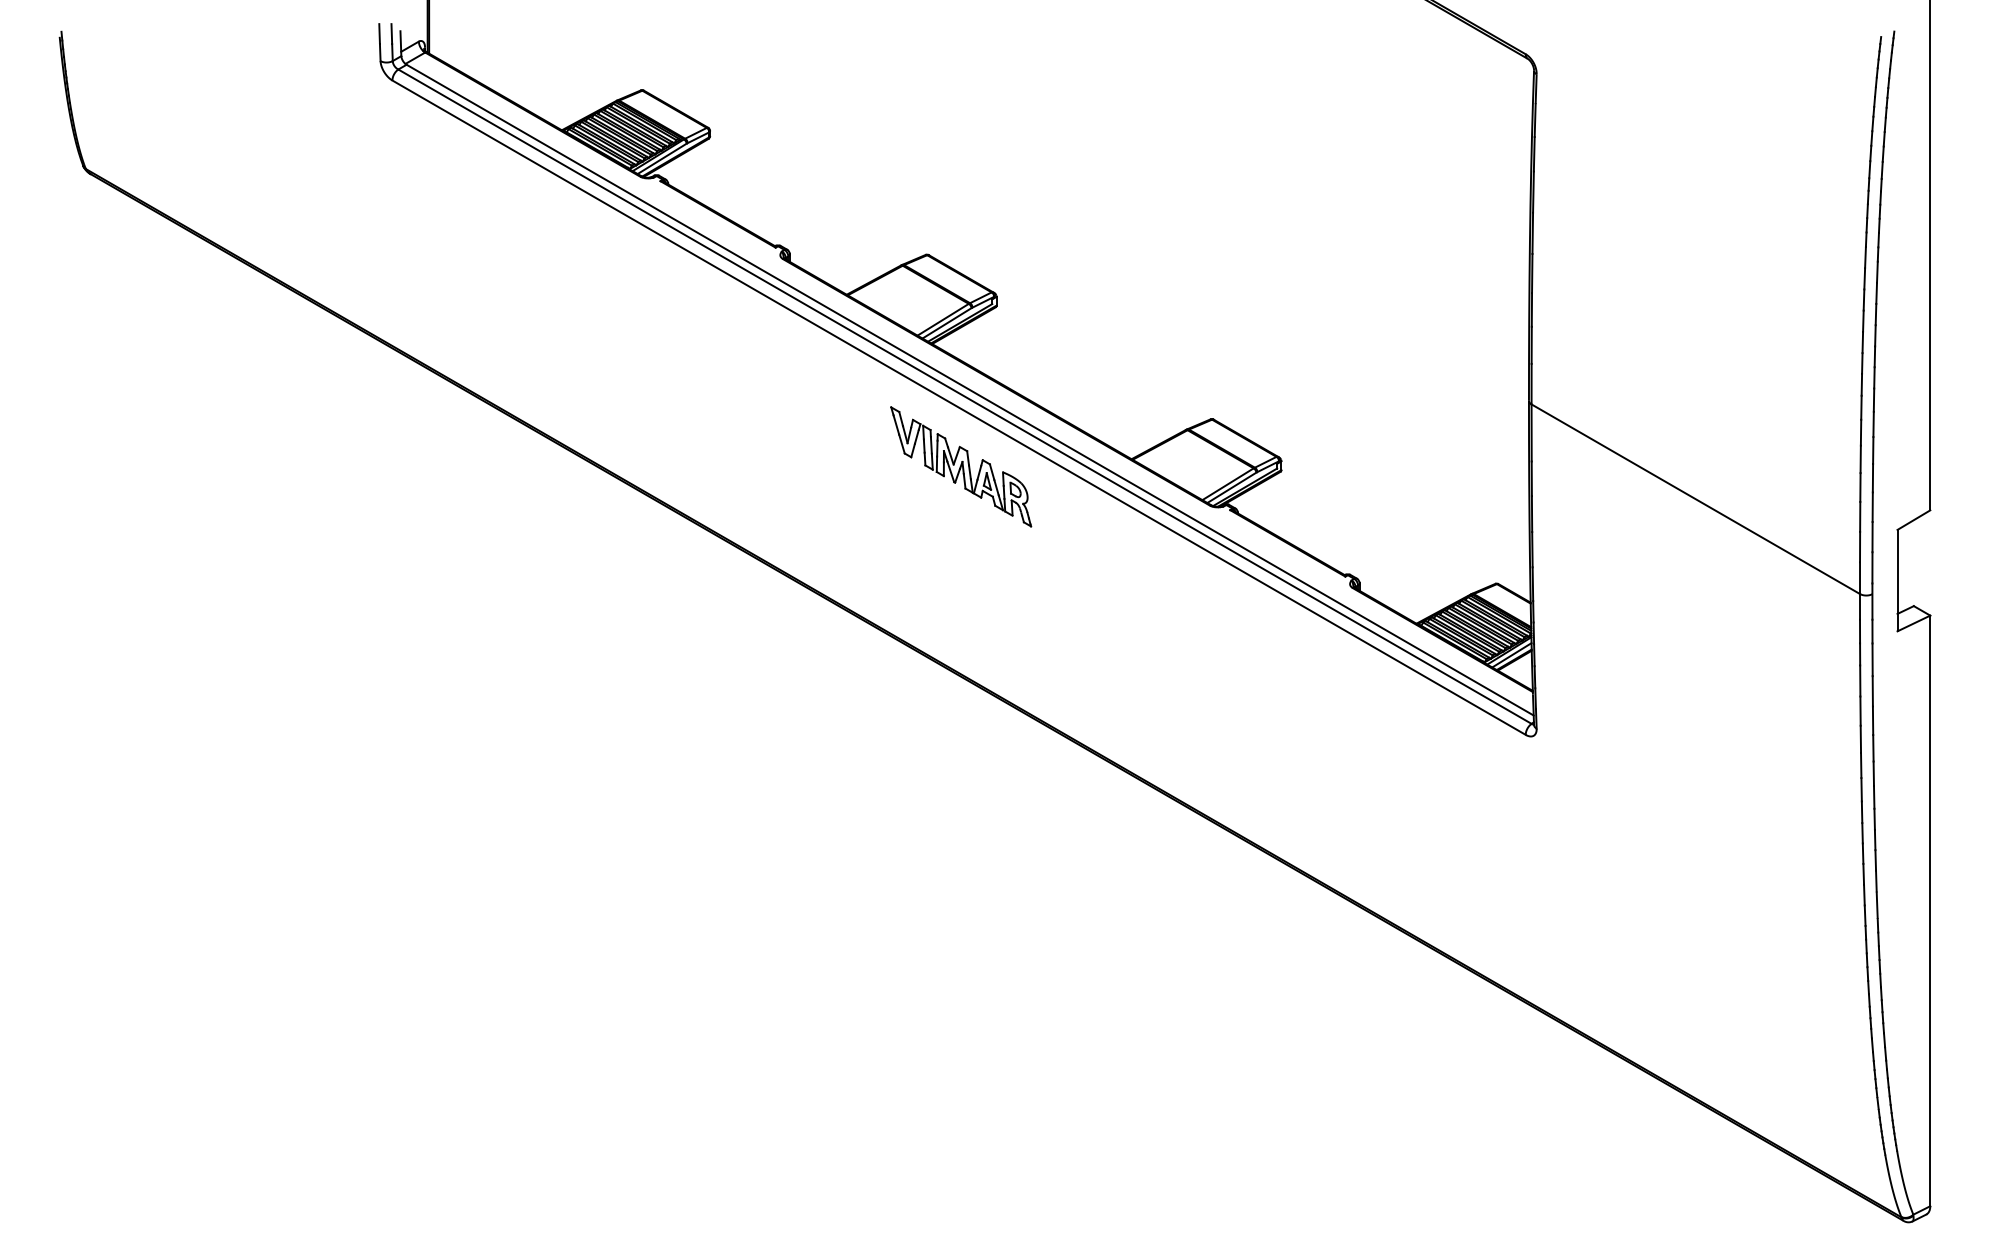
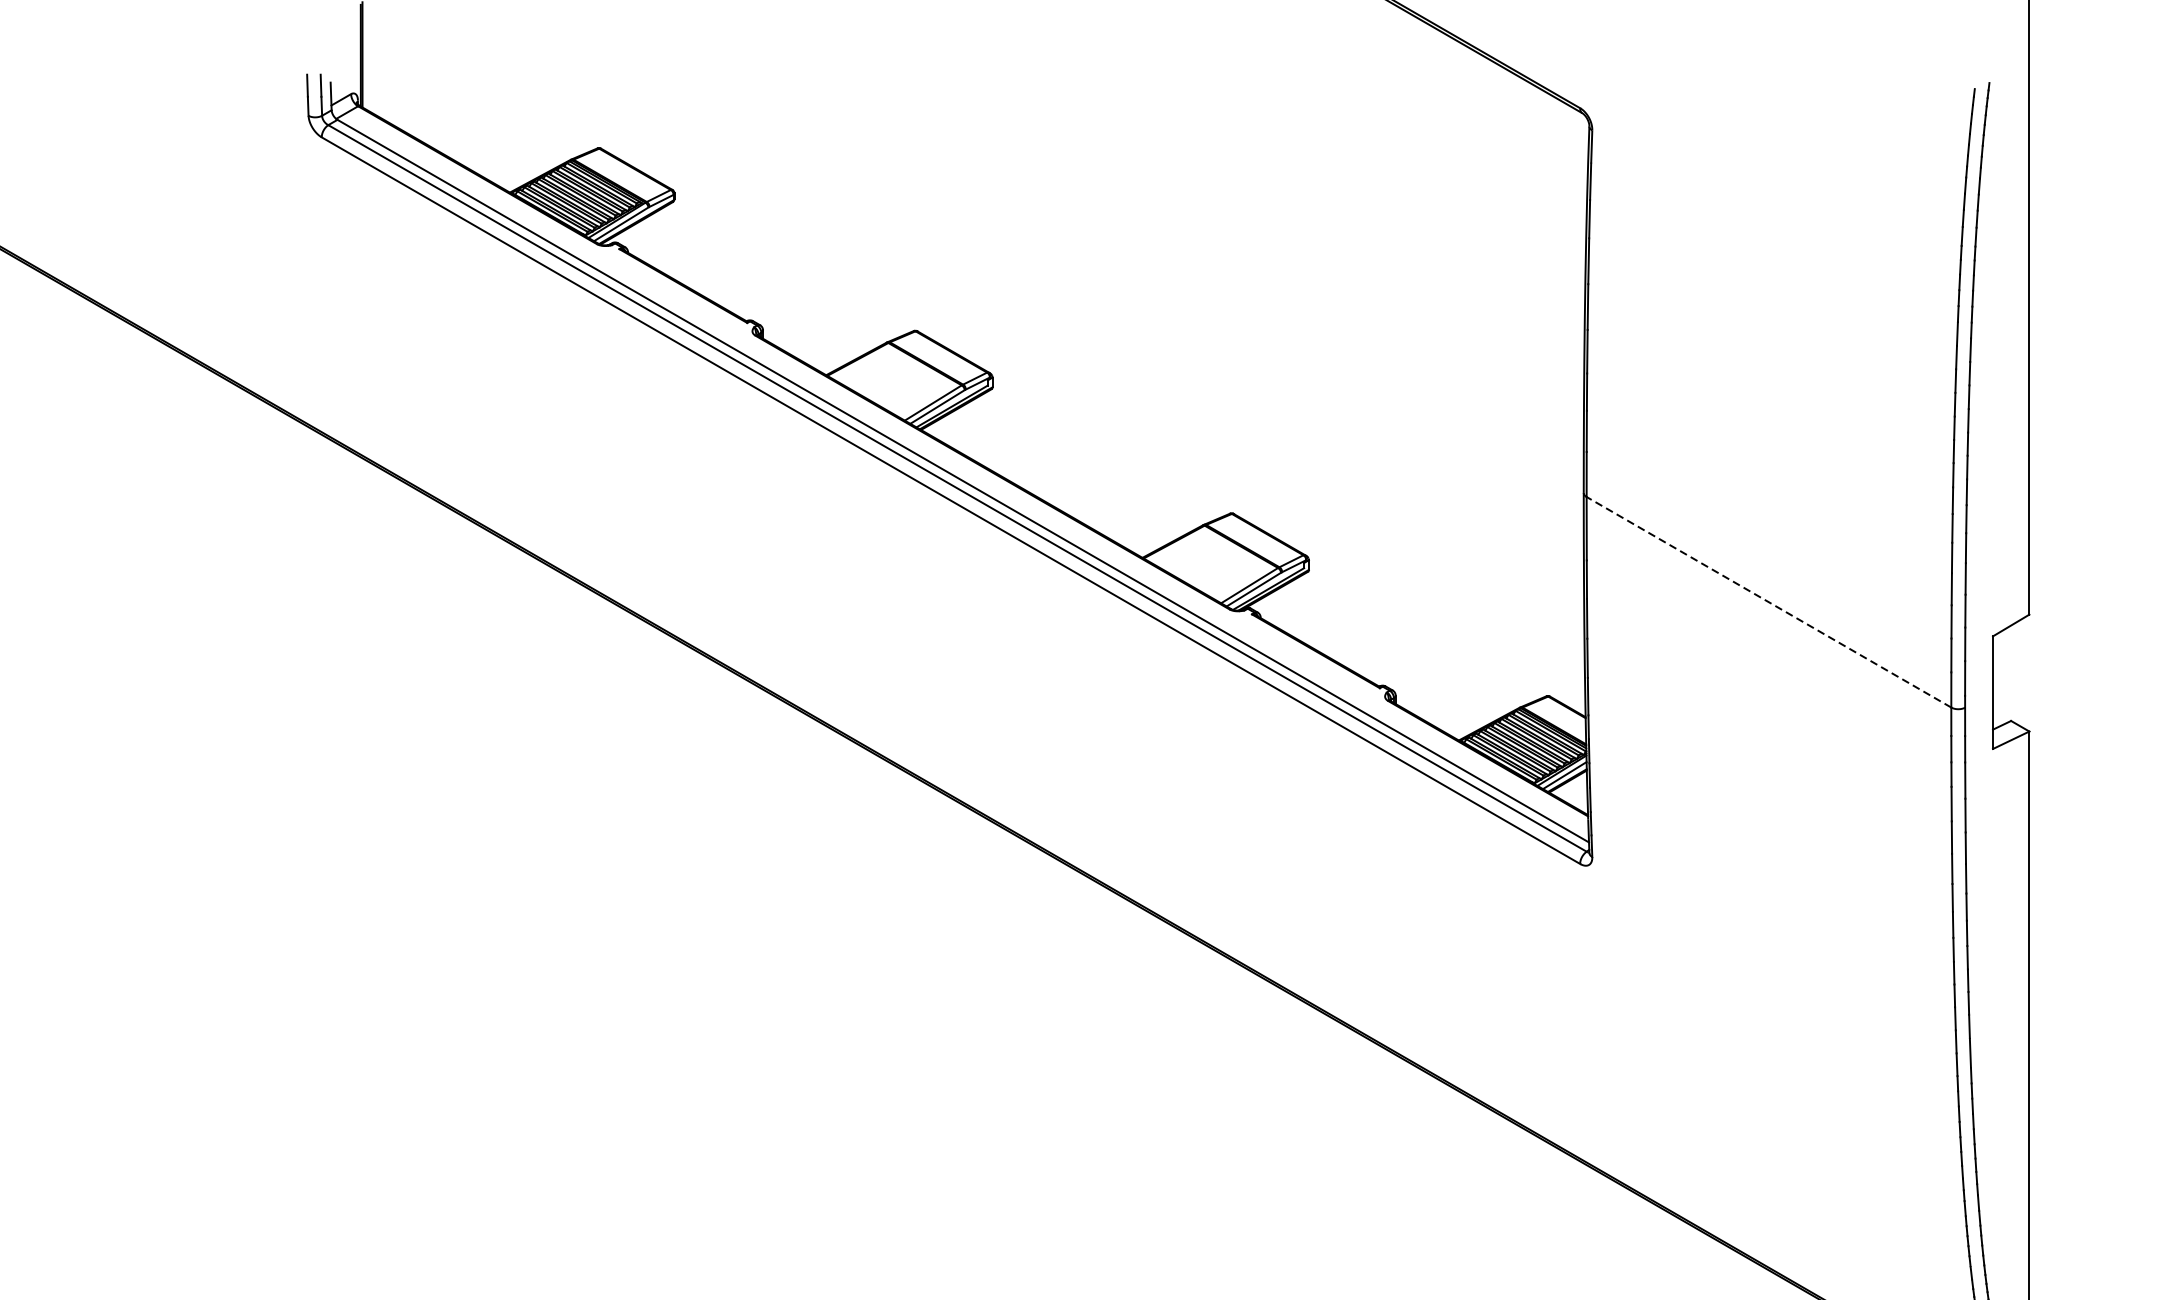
part: (961, 466) -> (953, 565), removed
line: (1695, 499) -> (1768, 602), solid -> dashed

